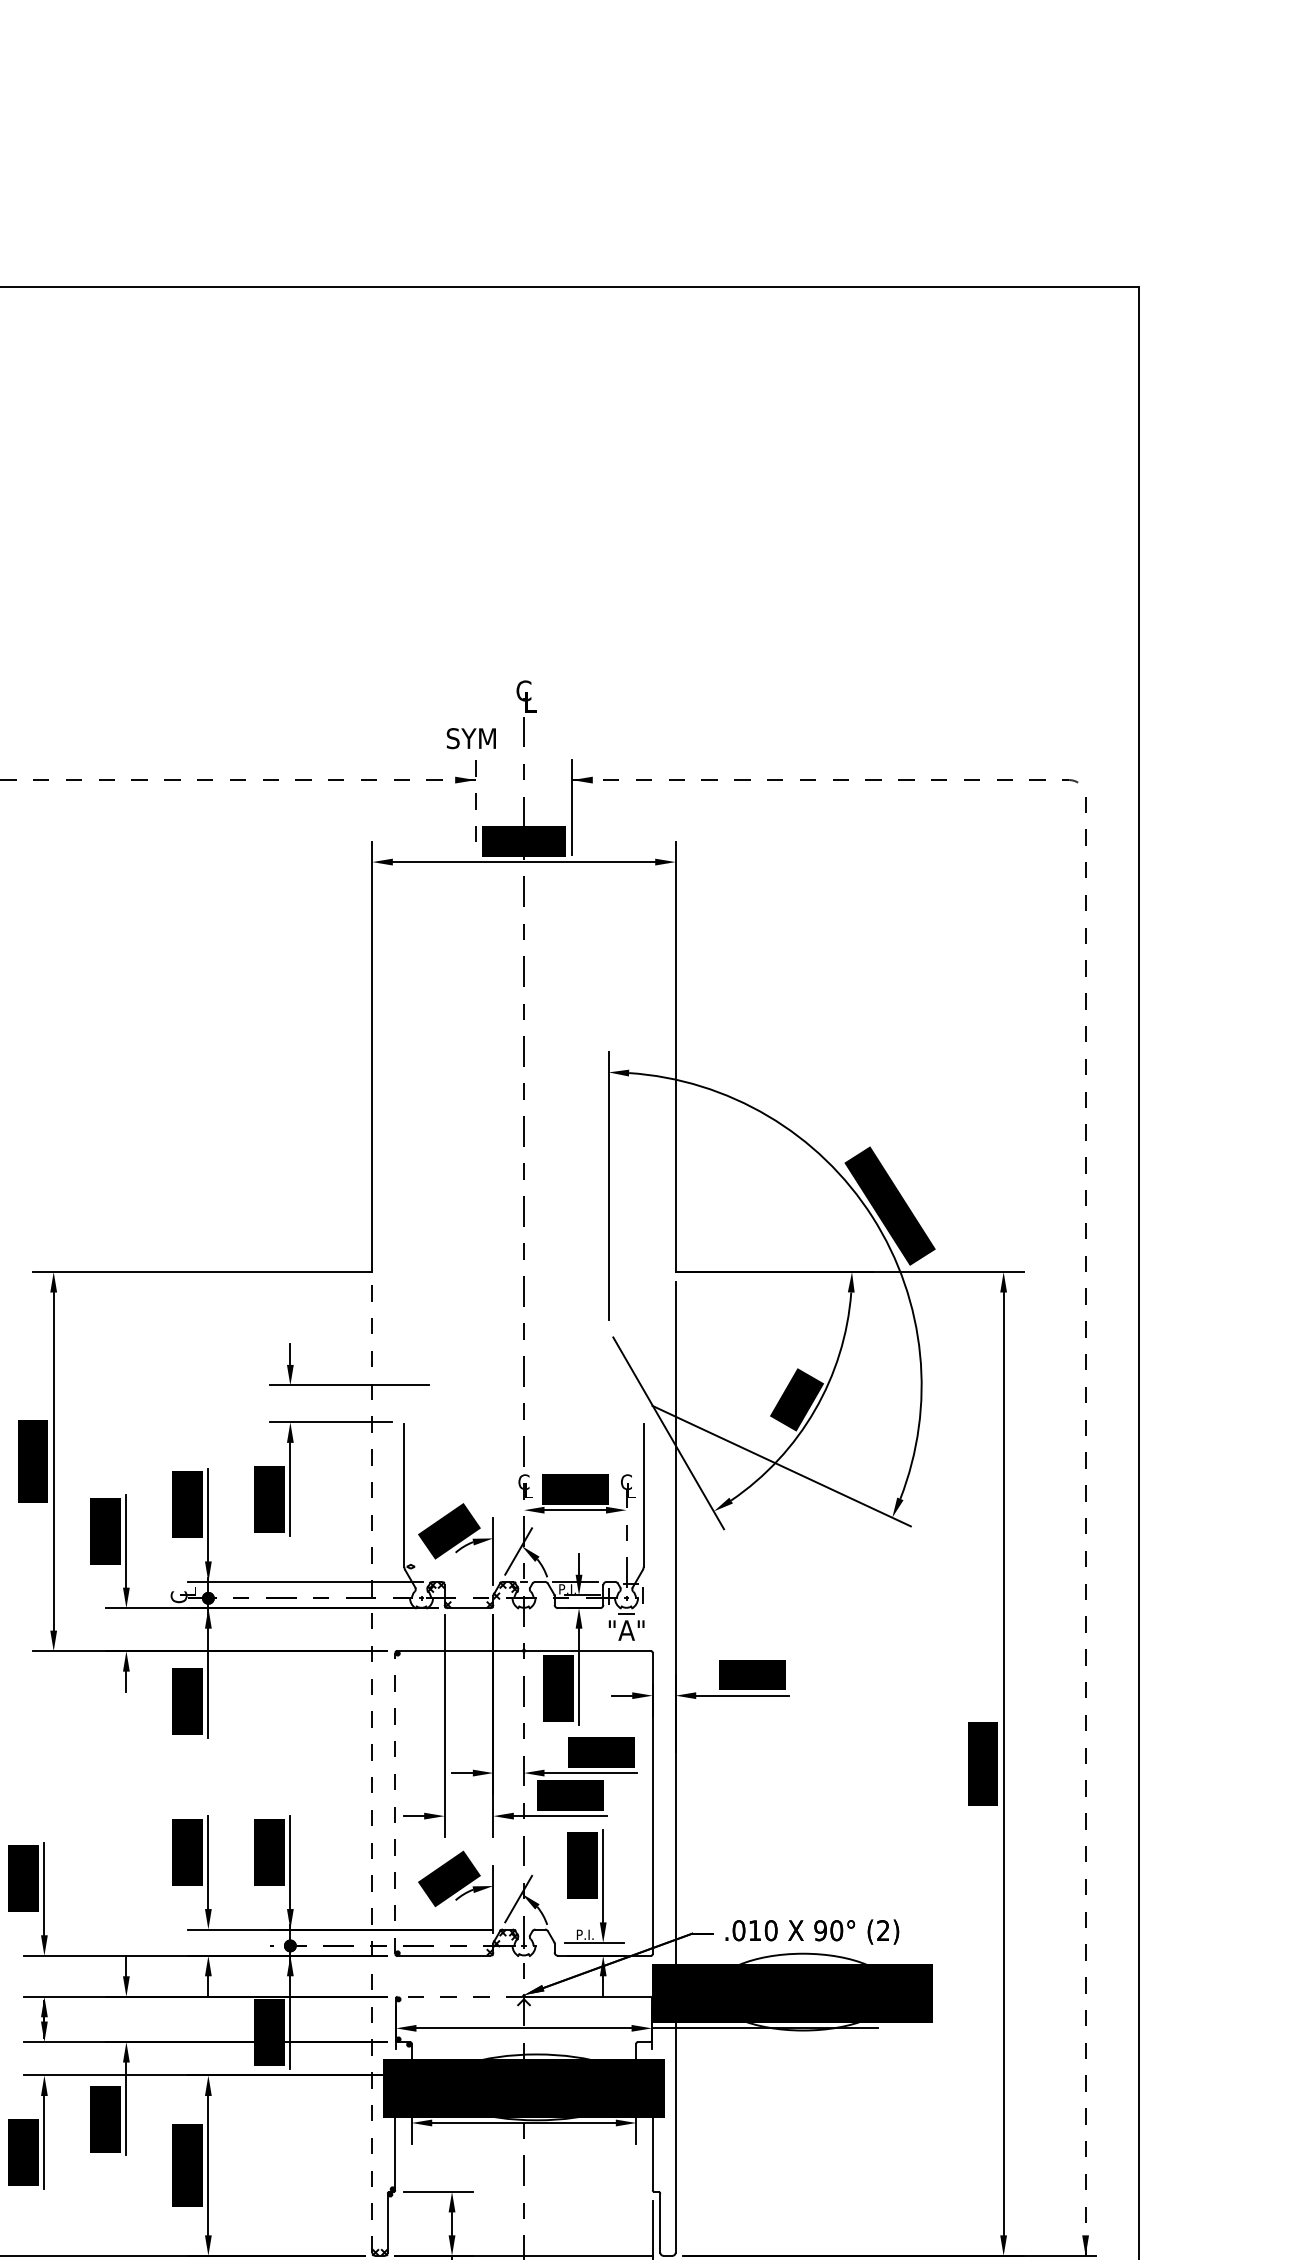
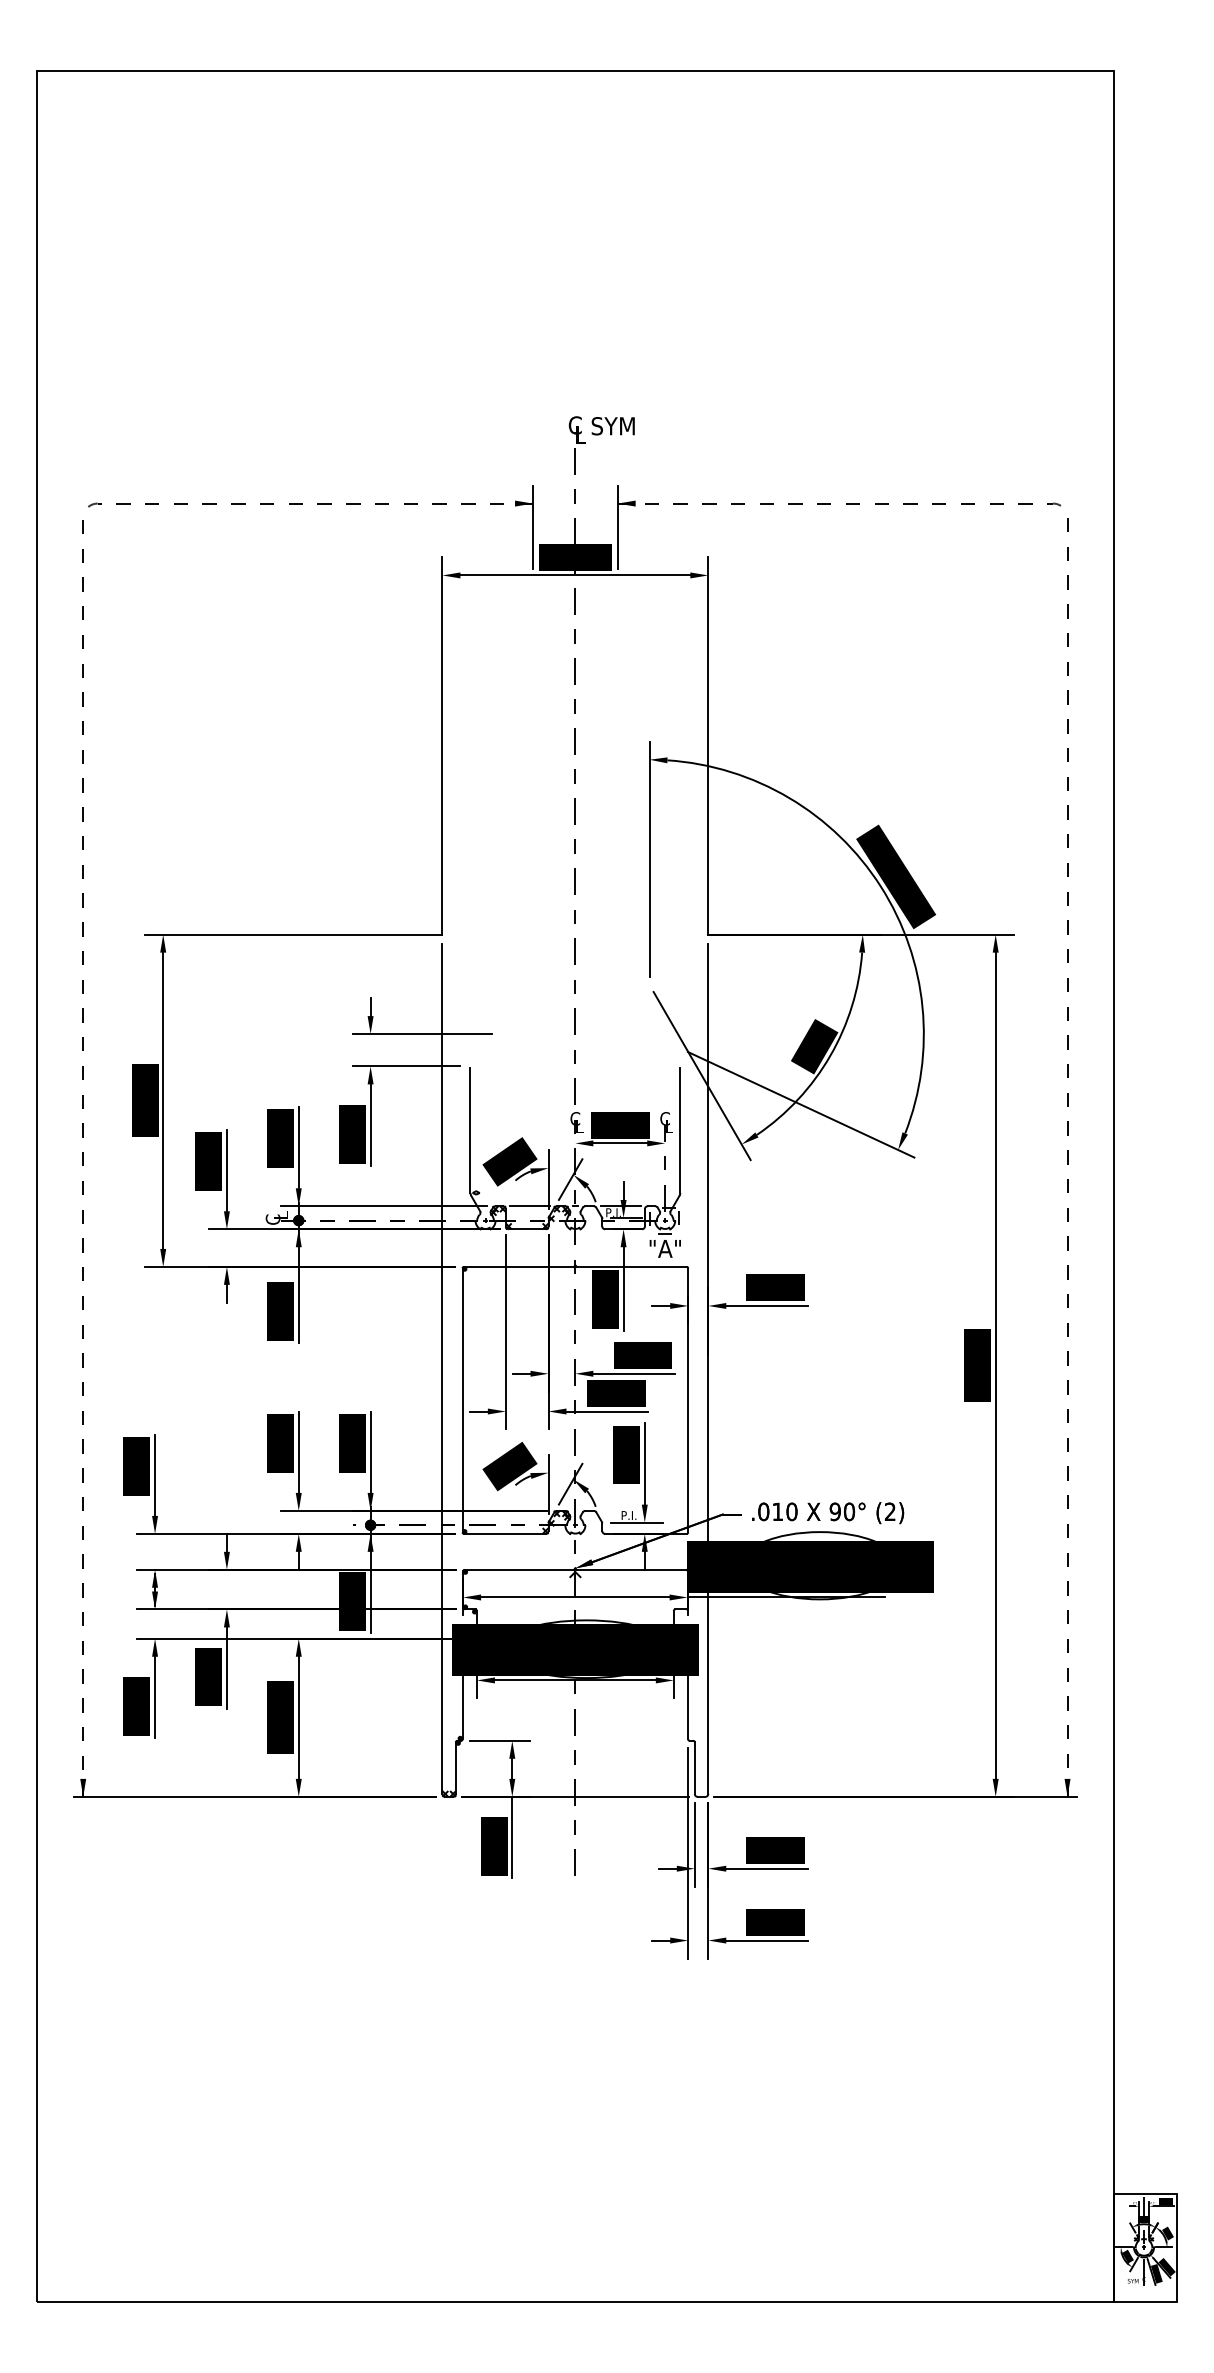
text: (470, 738) -> (612, 426), moved
line: (475, 808) -> (532, 528), dashed -> solid
line: (471, 1582) -> (529, 1206), added
line: (372, 1767) -> (442, 1368), dashed -> solid
line: (395, 1802) -> (462, 1399), dashed -> solid
line: (460, 1996) -> (519, 1569), dashed -> solid

